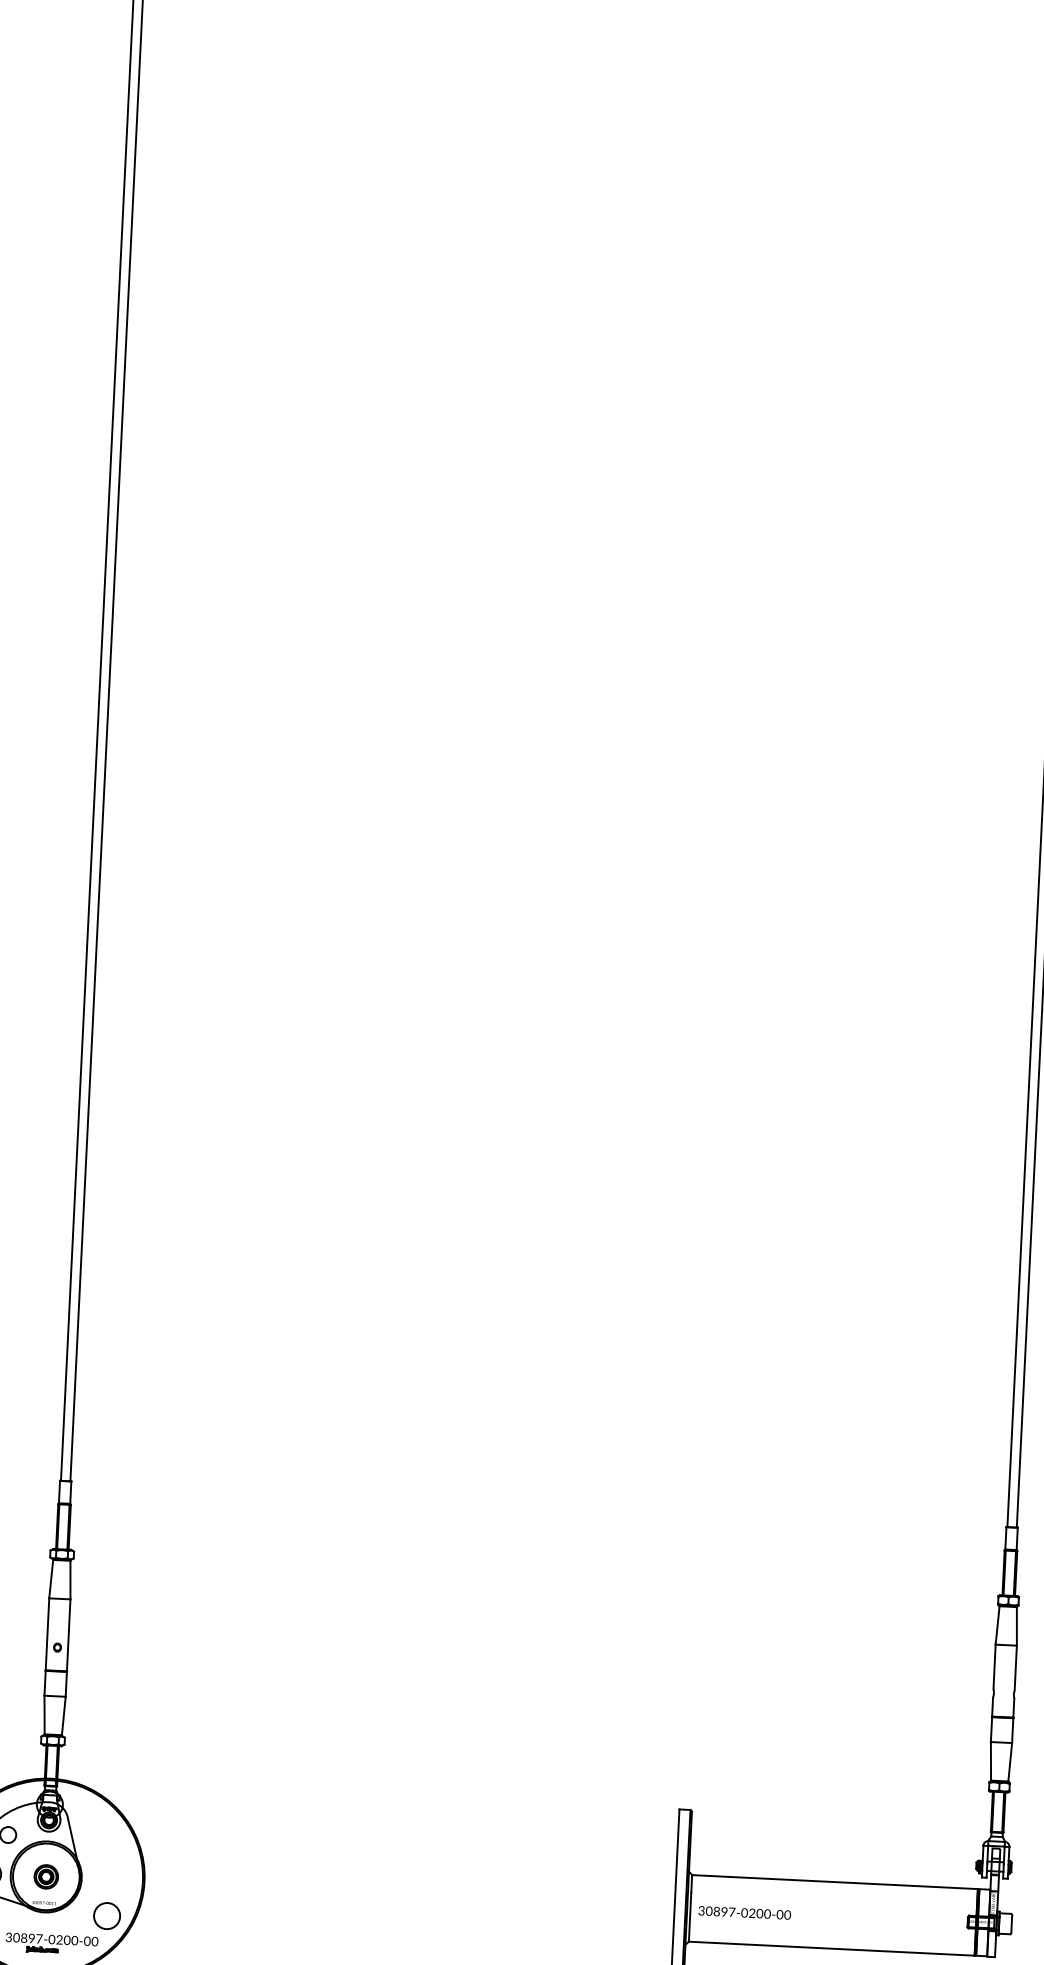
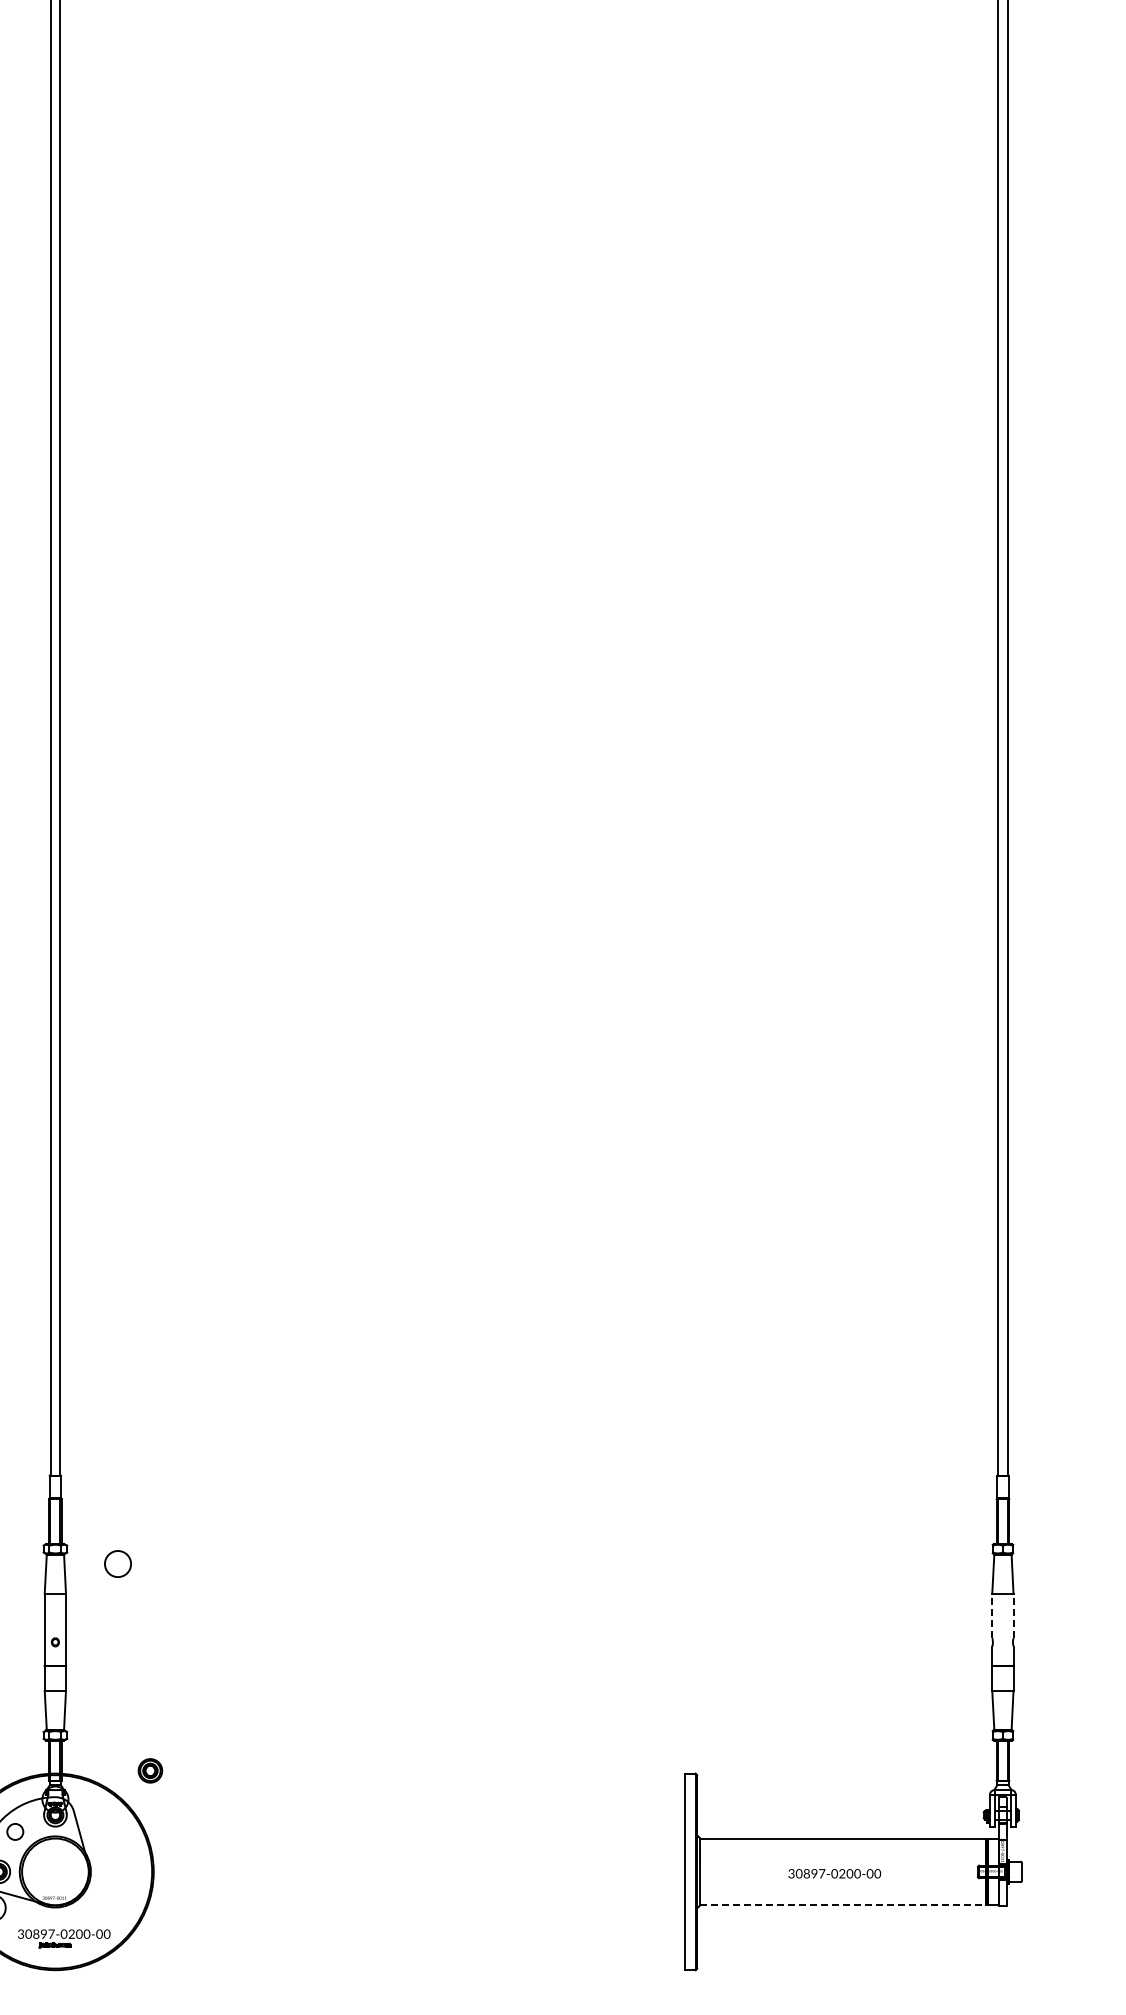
line: (994, 1666) -> (992, 1615), solid -> dashed
line: (1015, 1667) -> (1013, 1615), solid -> dashed
part: (46, 1876) -> (150, 1770), moved
text: (744, 1912) -> (834, 1873), moved
circle: (106, 1915) -> (117, 1563), moved
line: (831, 1948) -> (843, 1905), solid -> dashed

